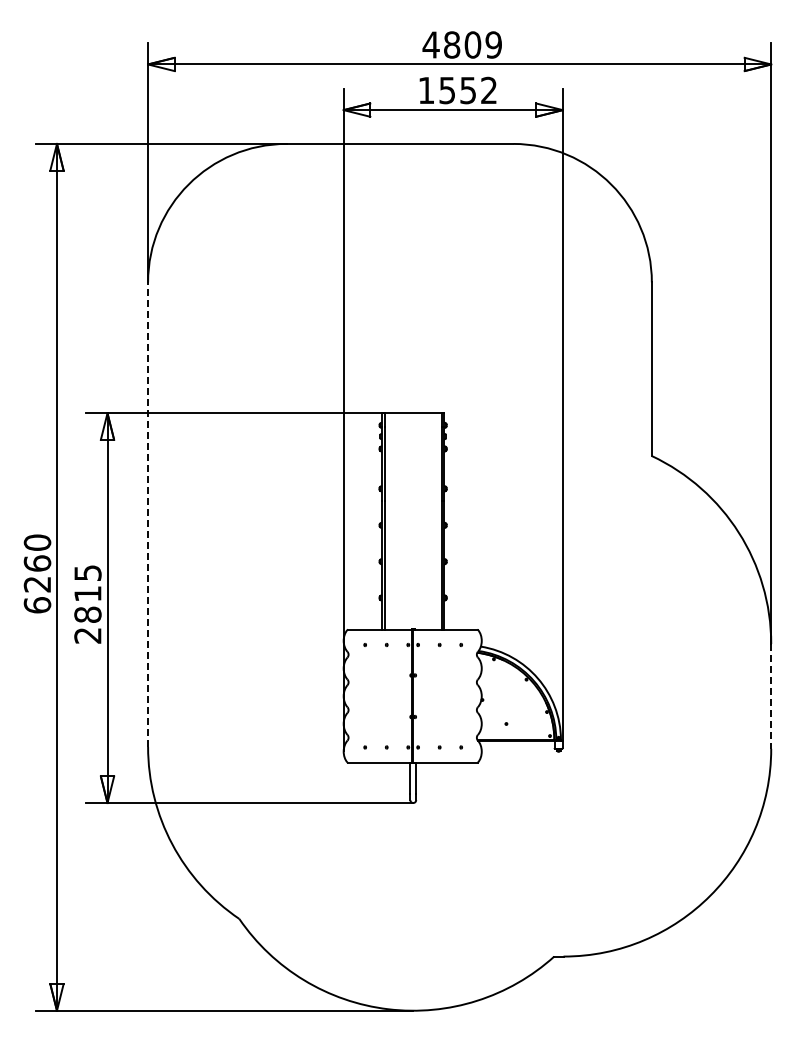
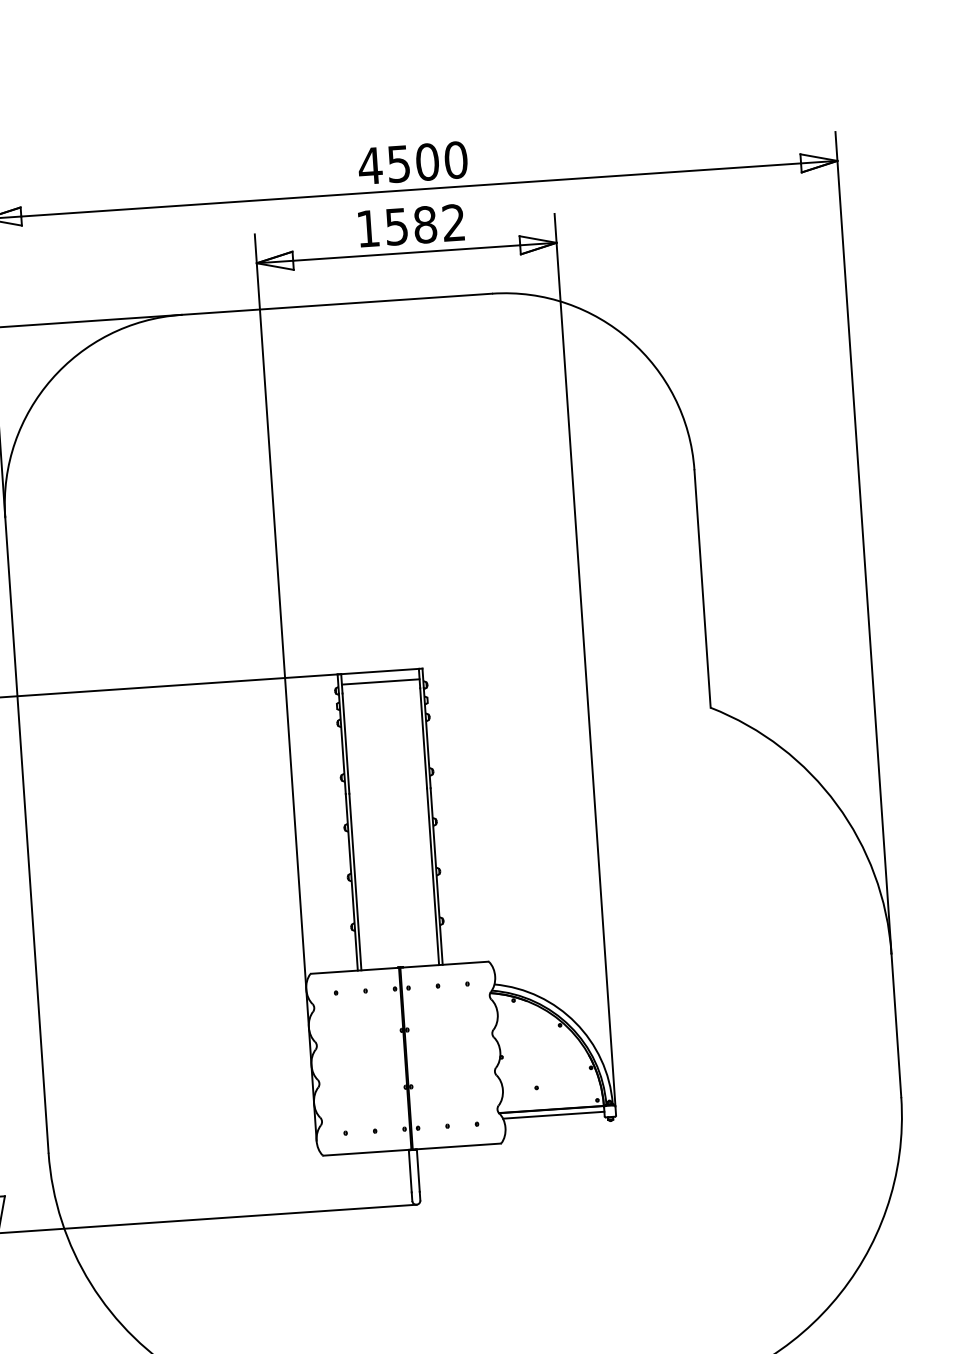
text: (473, 44) -> (428, 161), 4809 -> 4500
text: (468, 90) -> (425, 224), 1552 -> 1582
line: (412, 420) -> (379, 681), added
line: (148, 514) -> (27, 834), dashed -> solid
line: (771, 696) -> (896, 1025), dashed -> solid
line: (517, 744) -> (553, 1114), added

